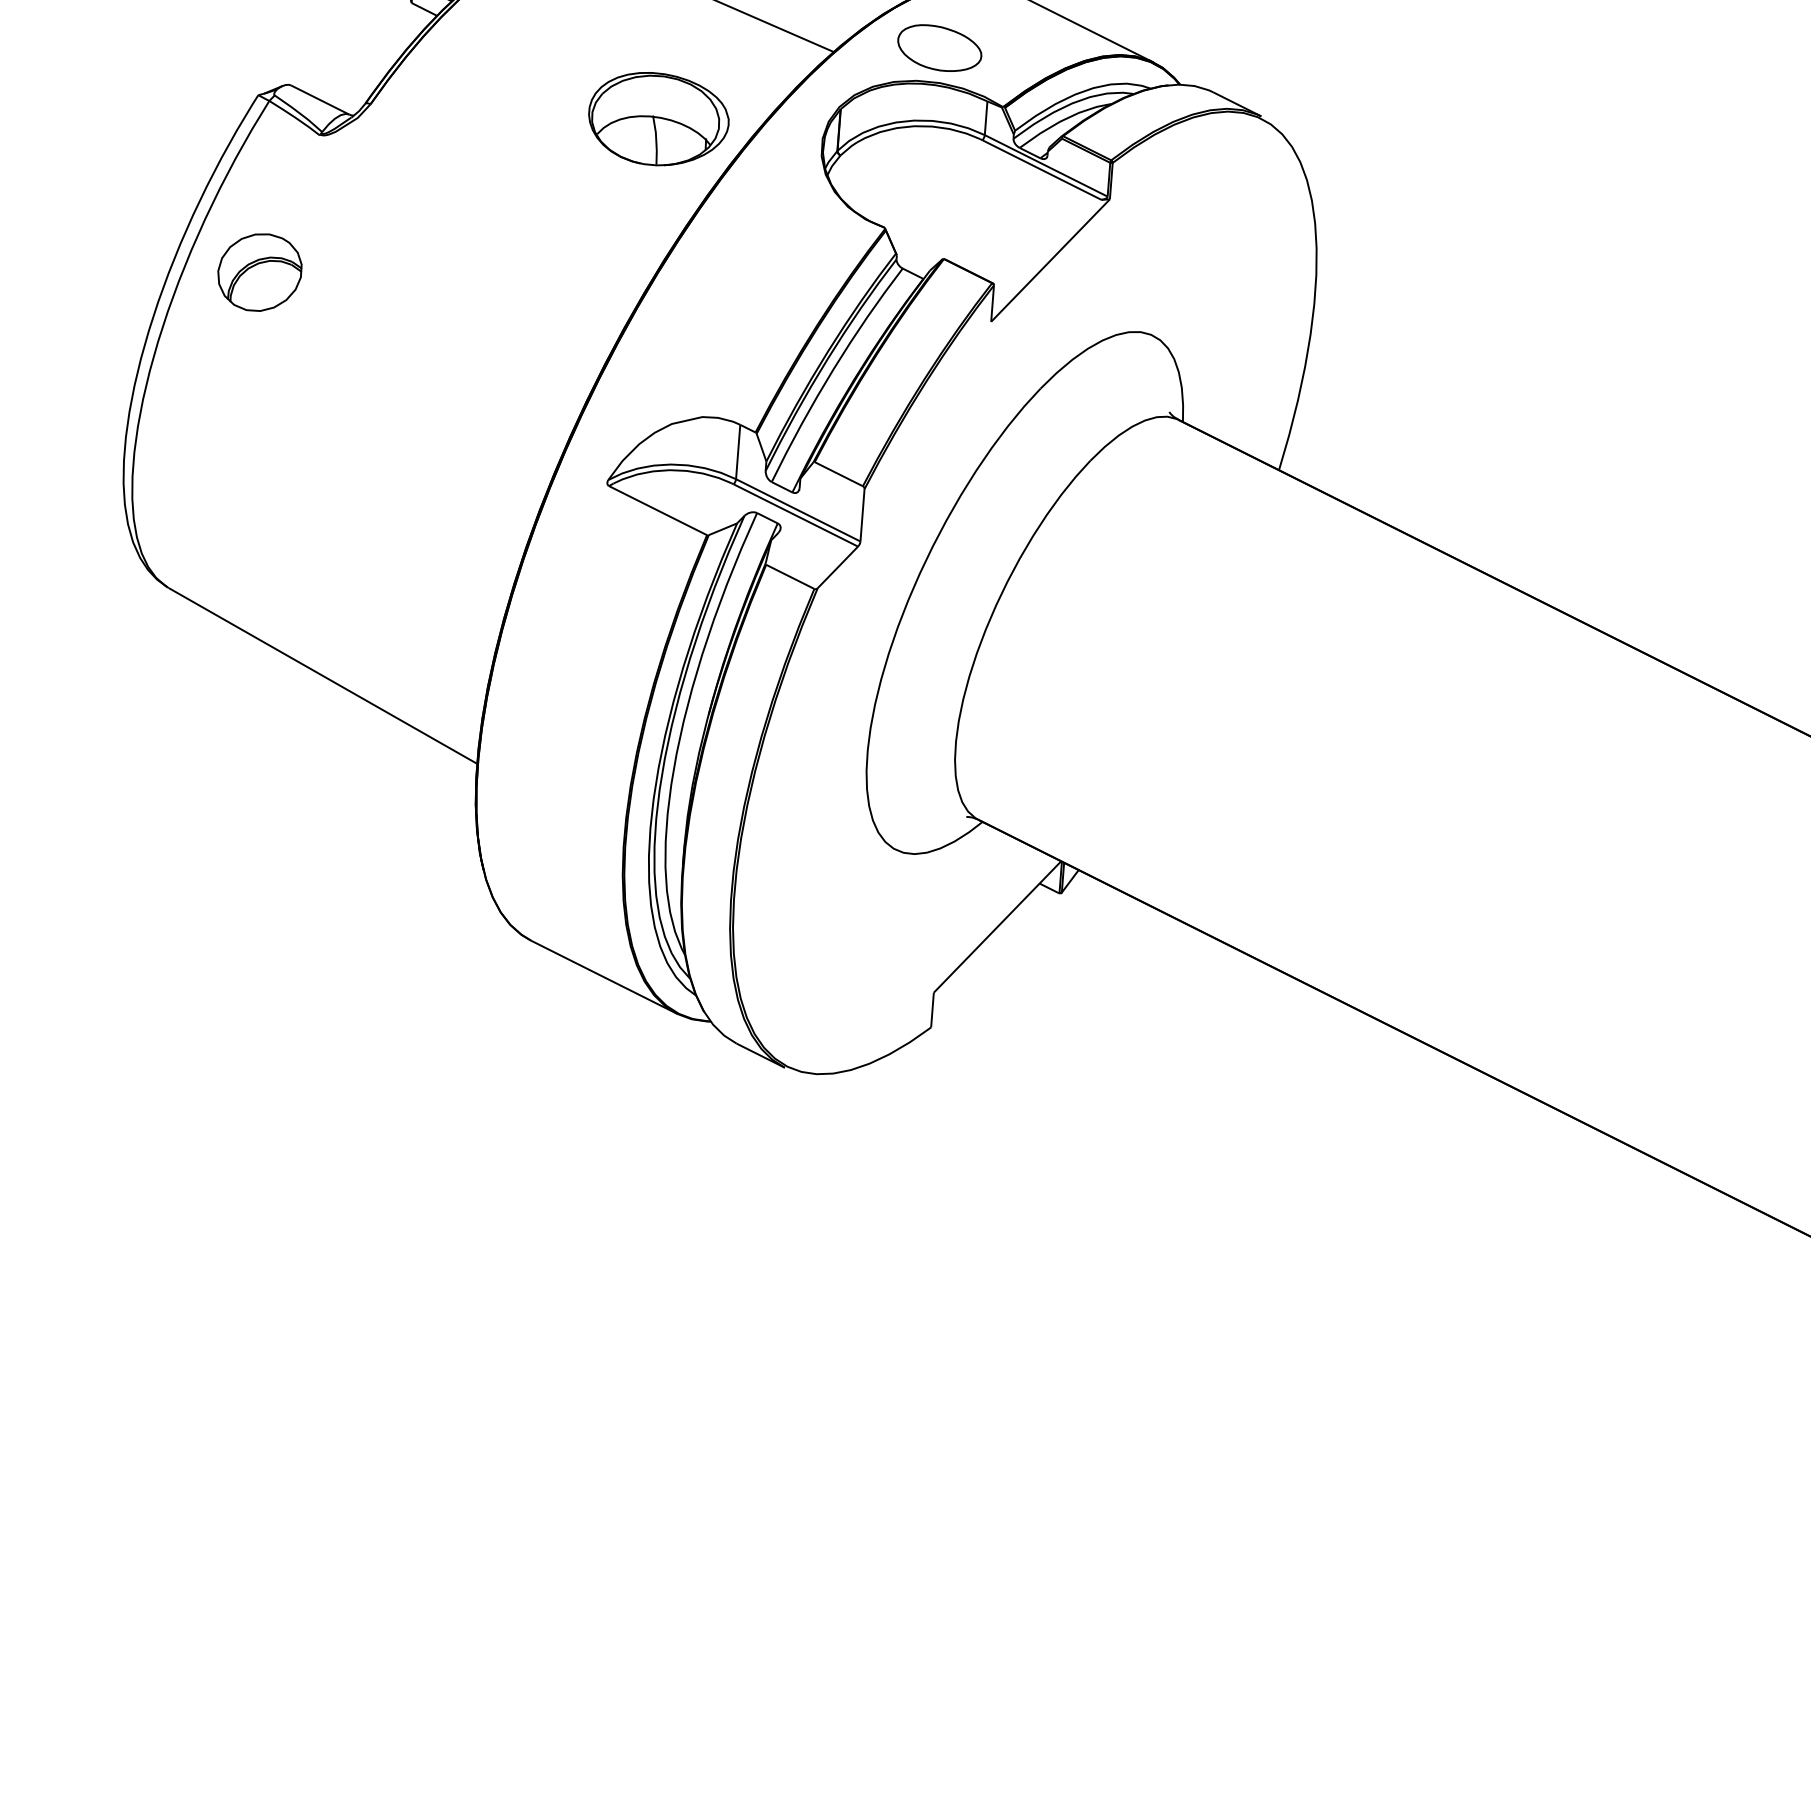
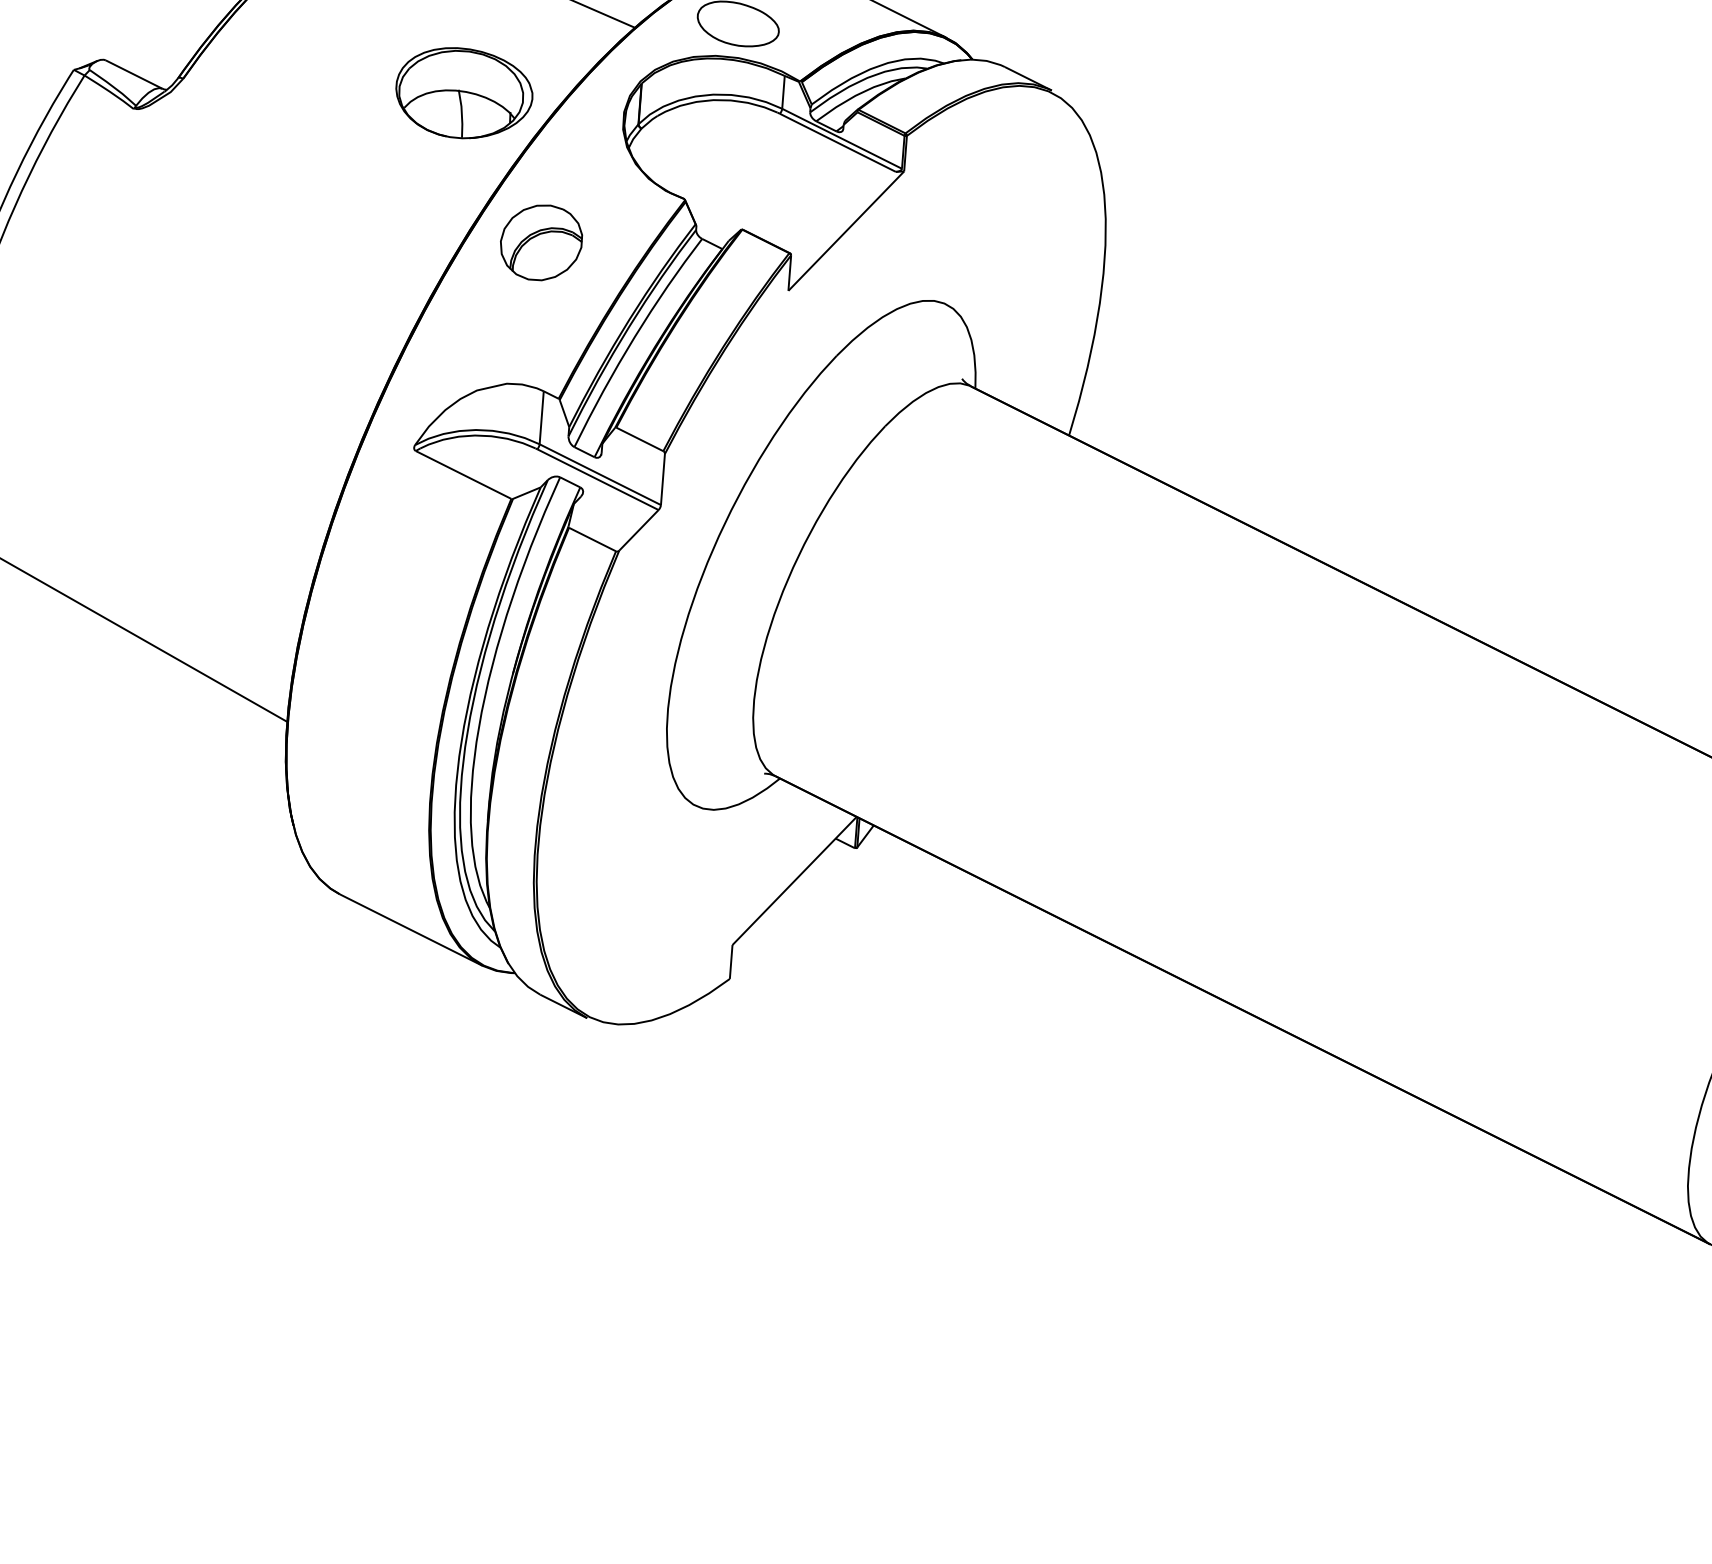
part: (259, 272) -> (541, 242), moved

